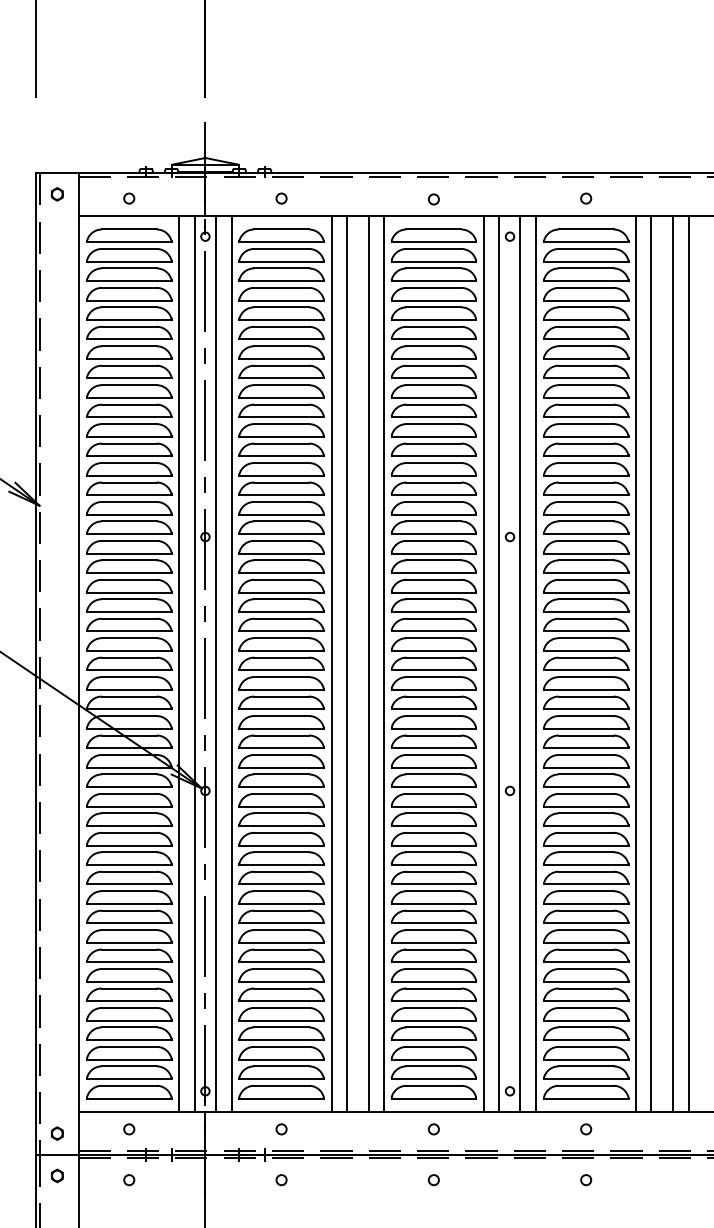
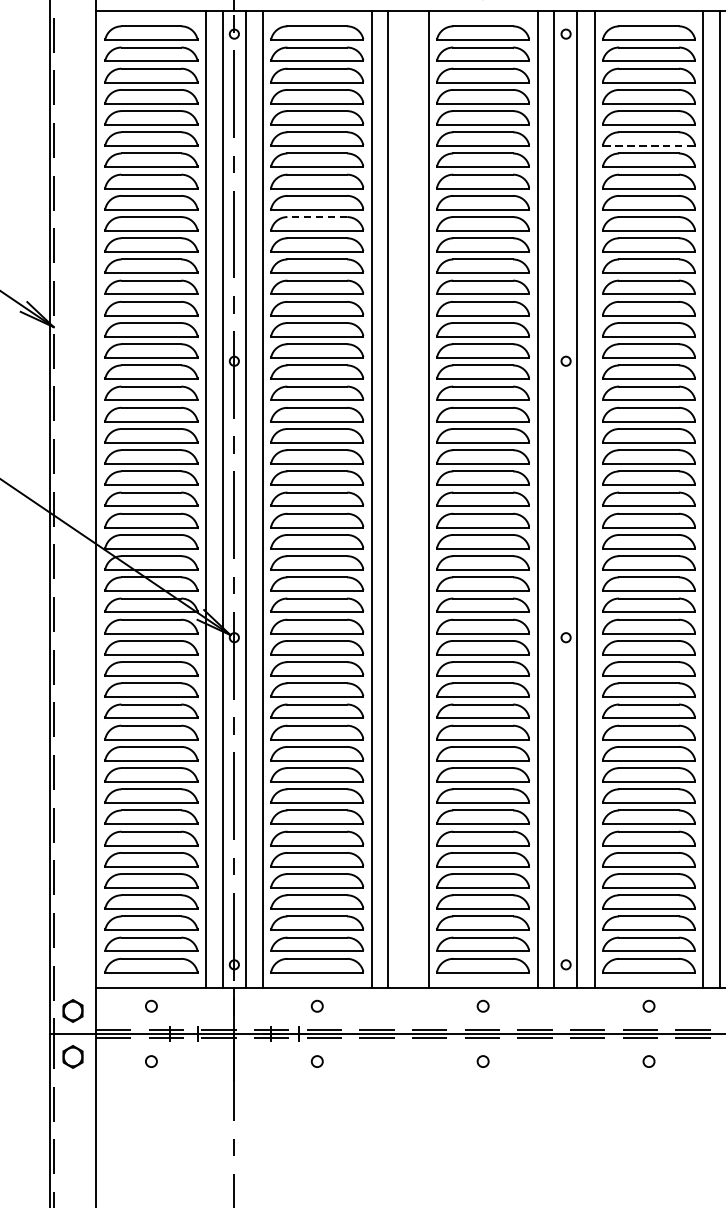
line: (586, 339) -> (649, 146), solid -> dashed
line: (281, 404) -> (317, 216), solid -> dashed
line: (368, 663) -> (411, 498), removed
part: (57, 1133) -> (73, 1010), size x1.6
part: (57, 1175) -> (73, 1056), size x1.6

